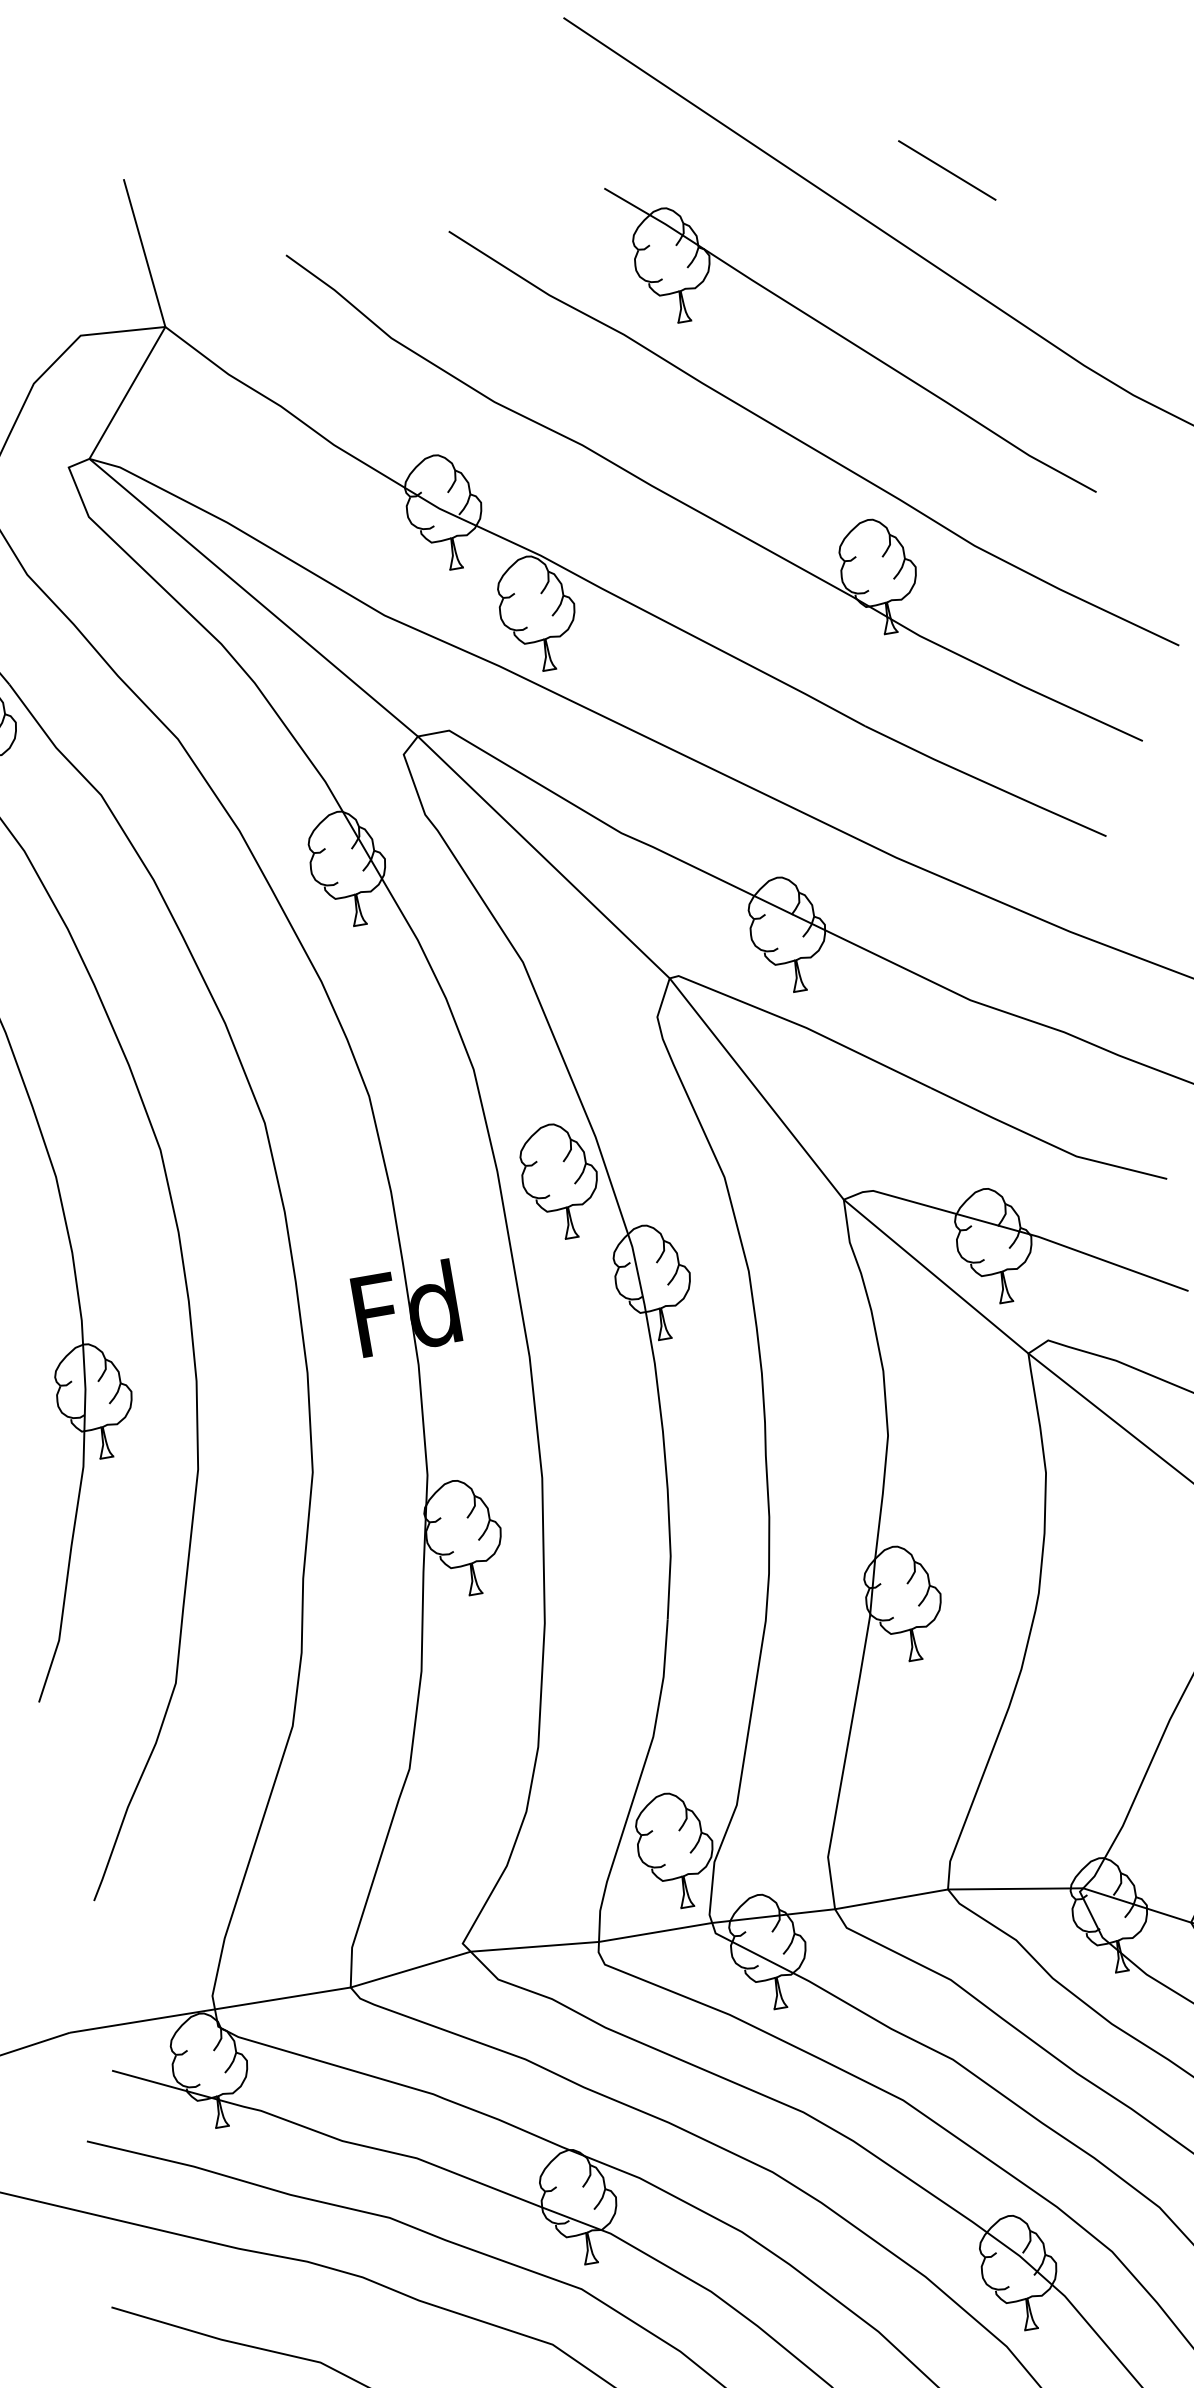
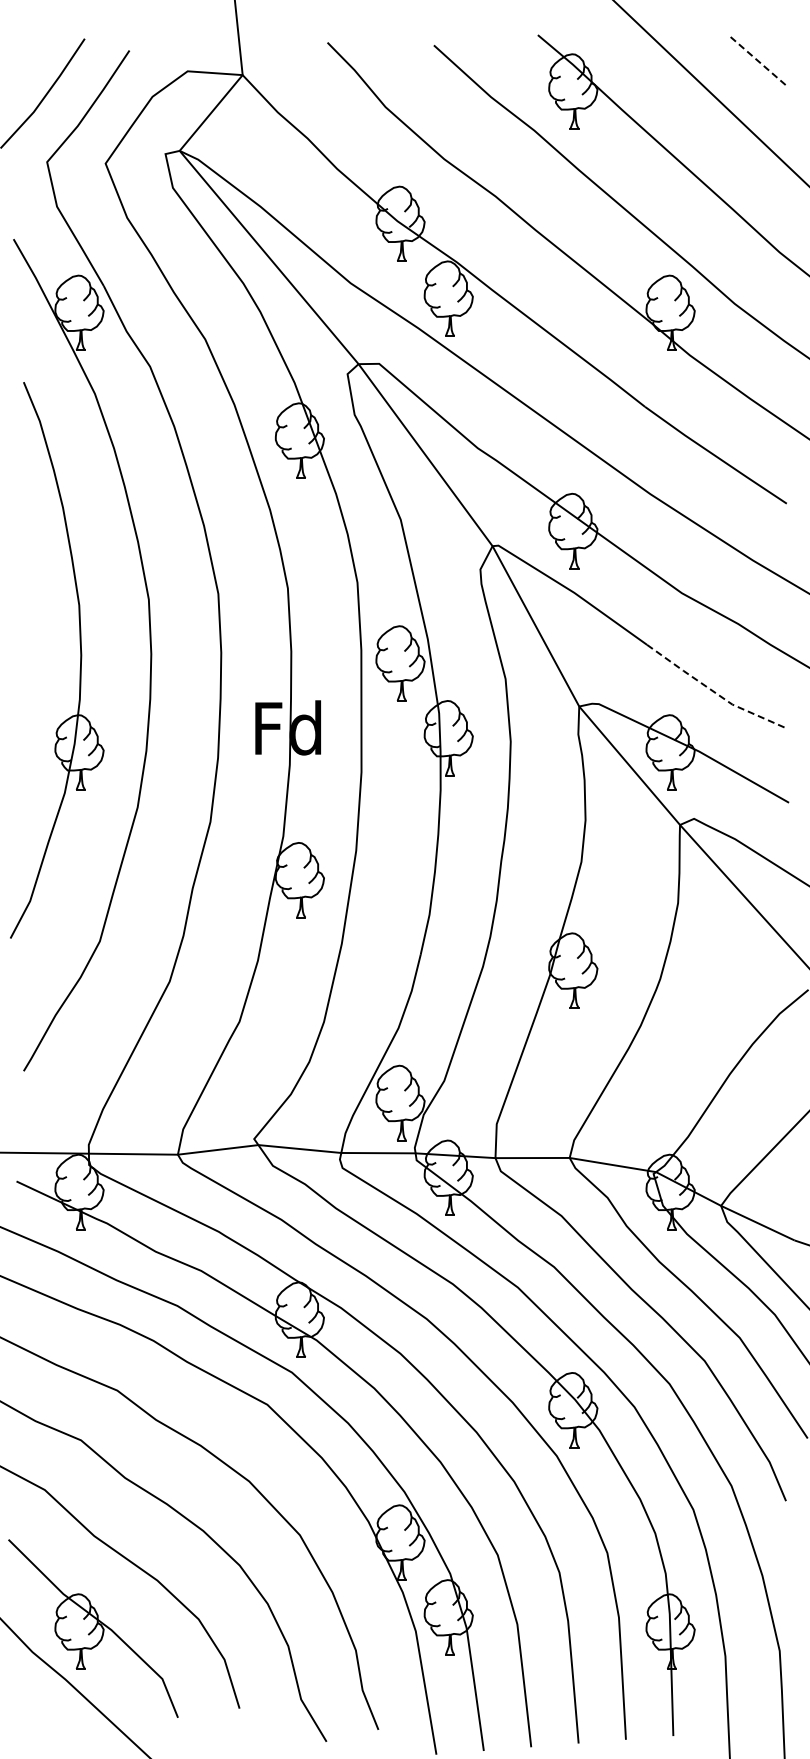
line: (947, 170) -> (758, 61), solid -> dashed
line: (1046, 1142) -> (714, 692), solid -> dashed

